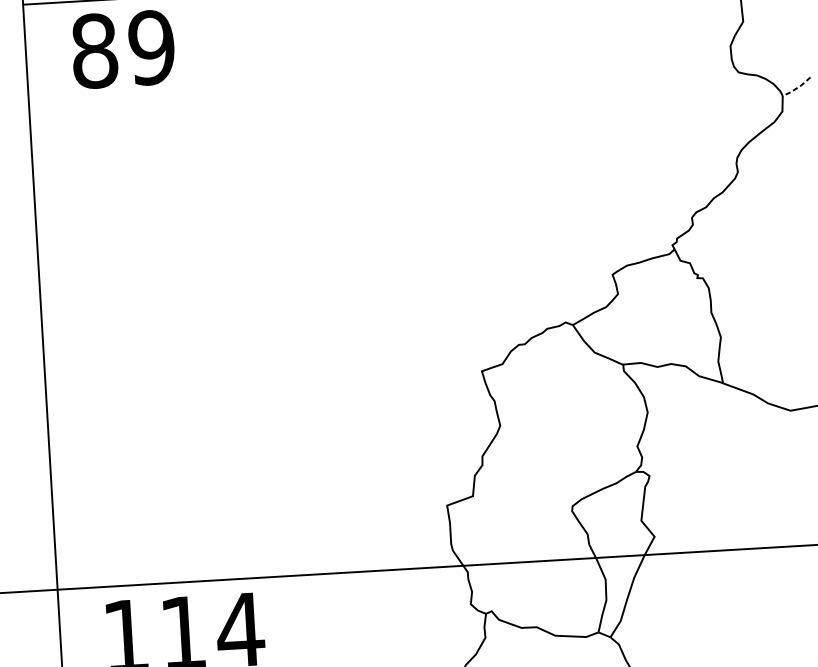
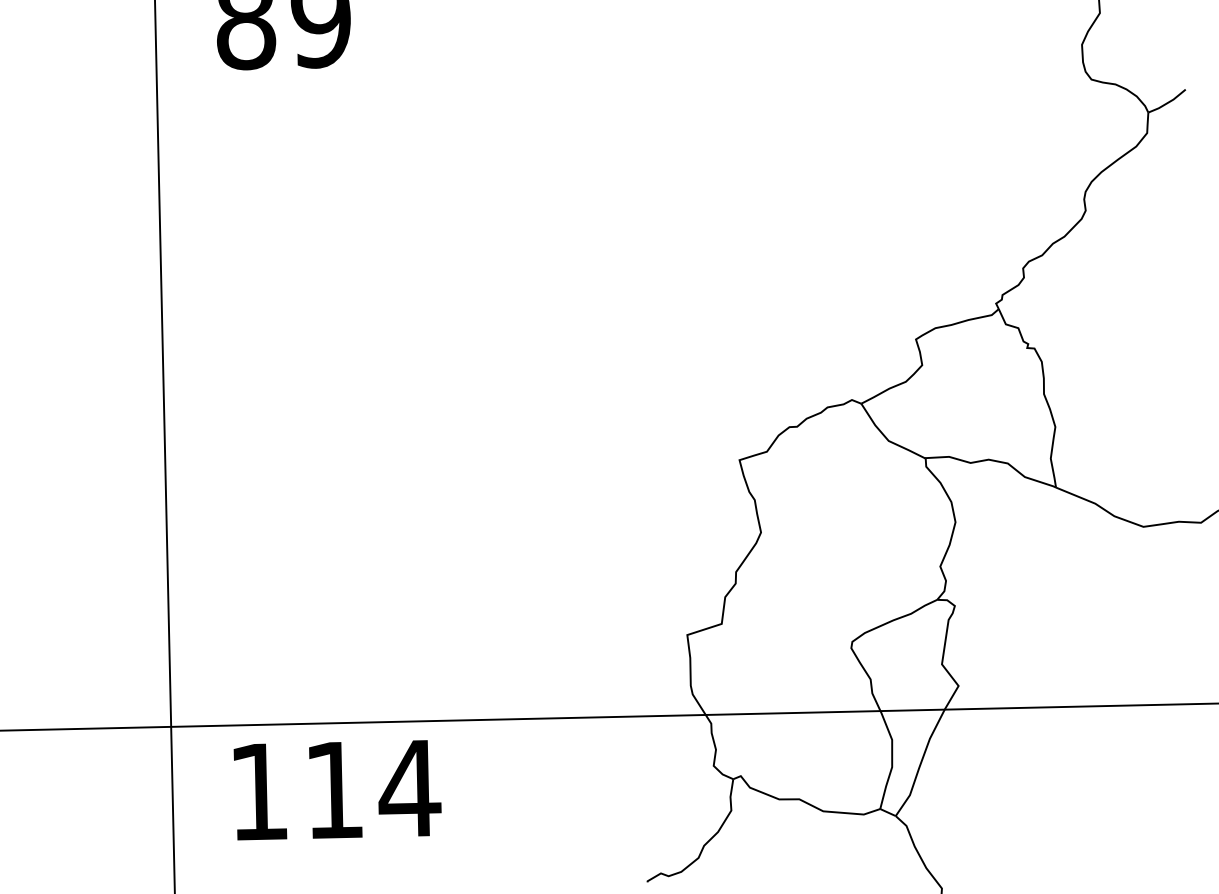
line: (797, 87) -> (1167, 102), dashed -> solid

